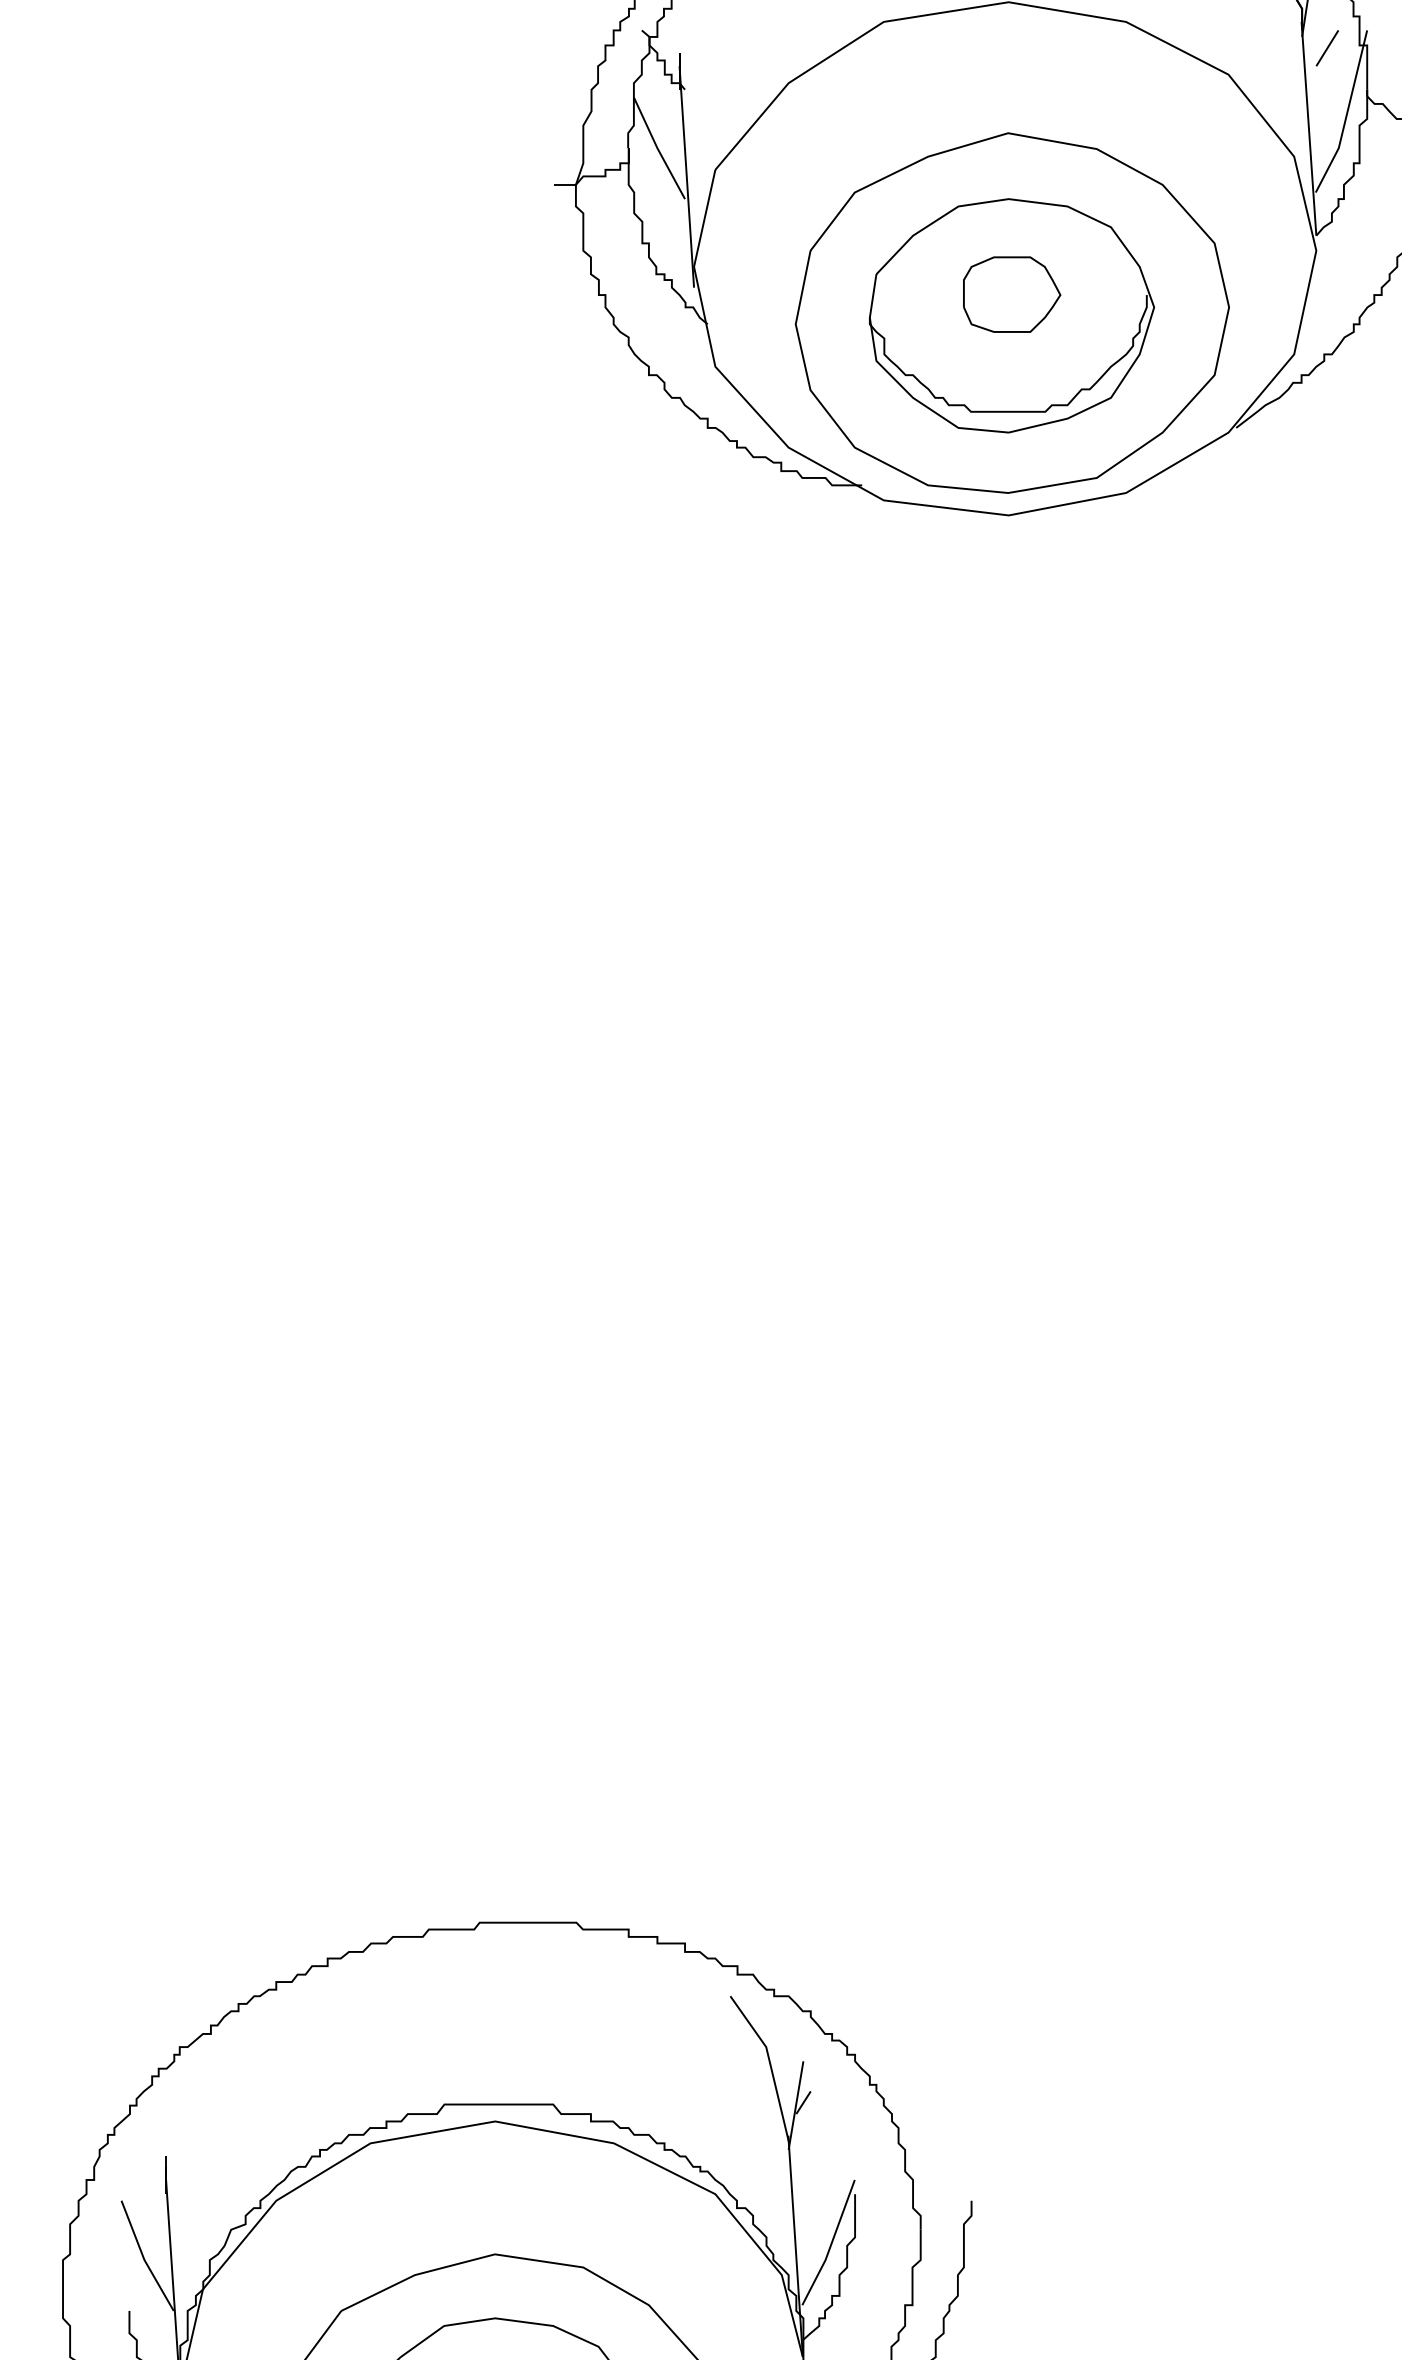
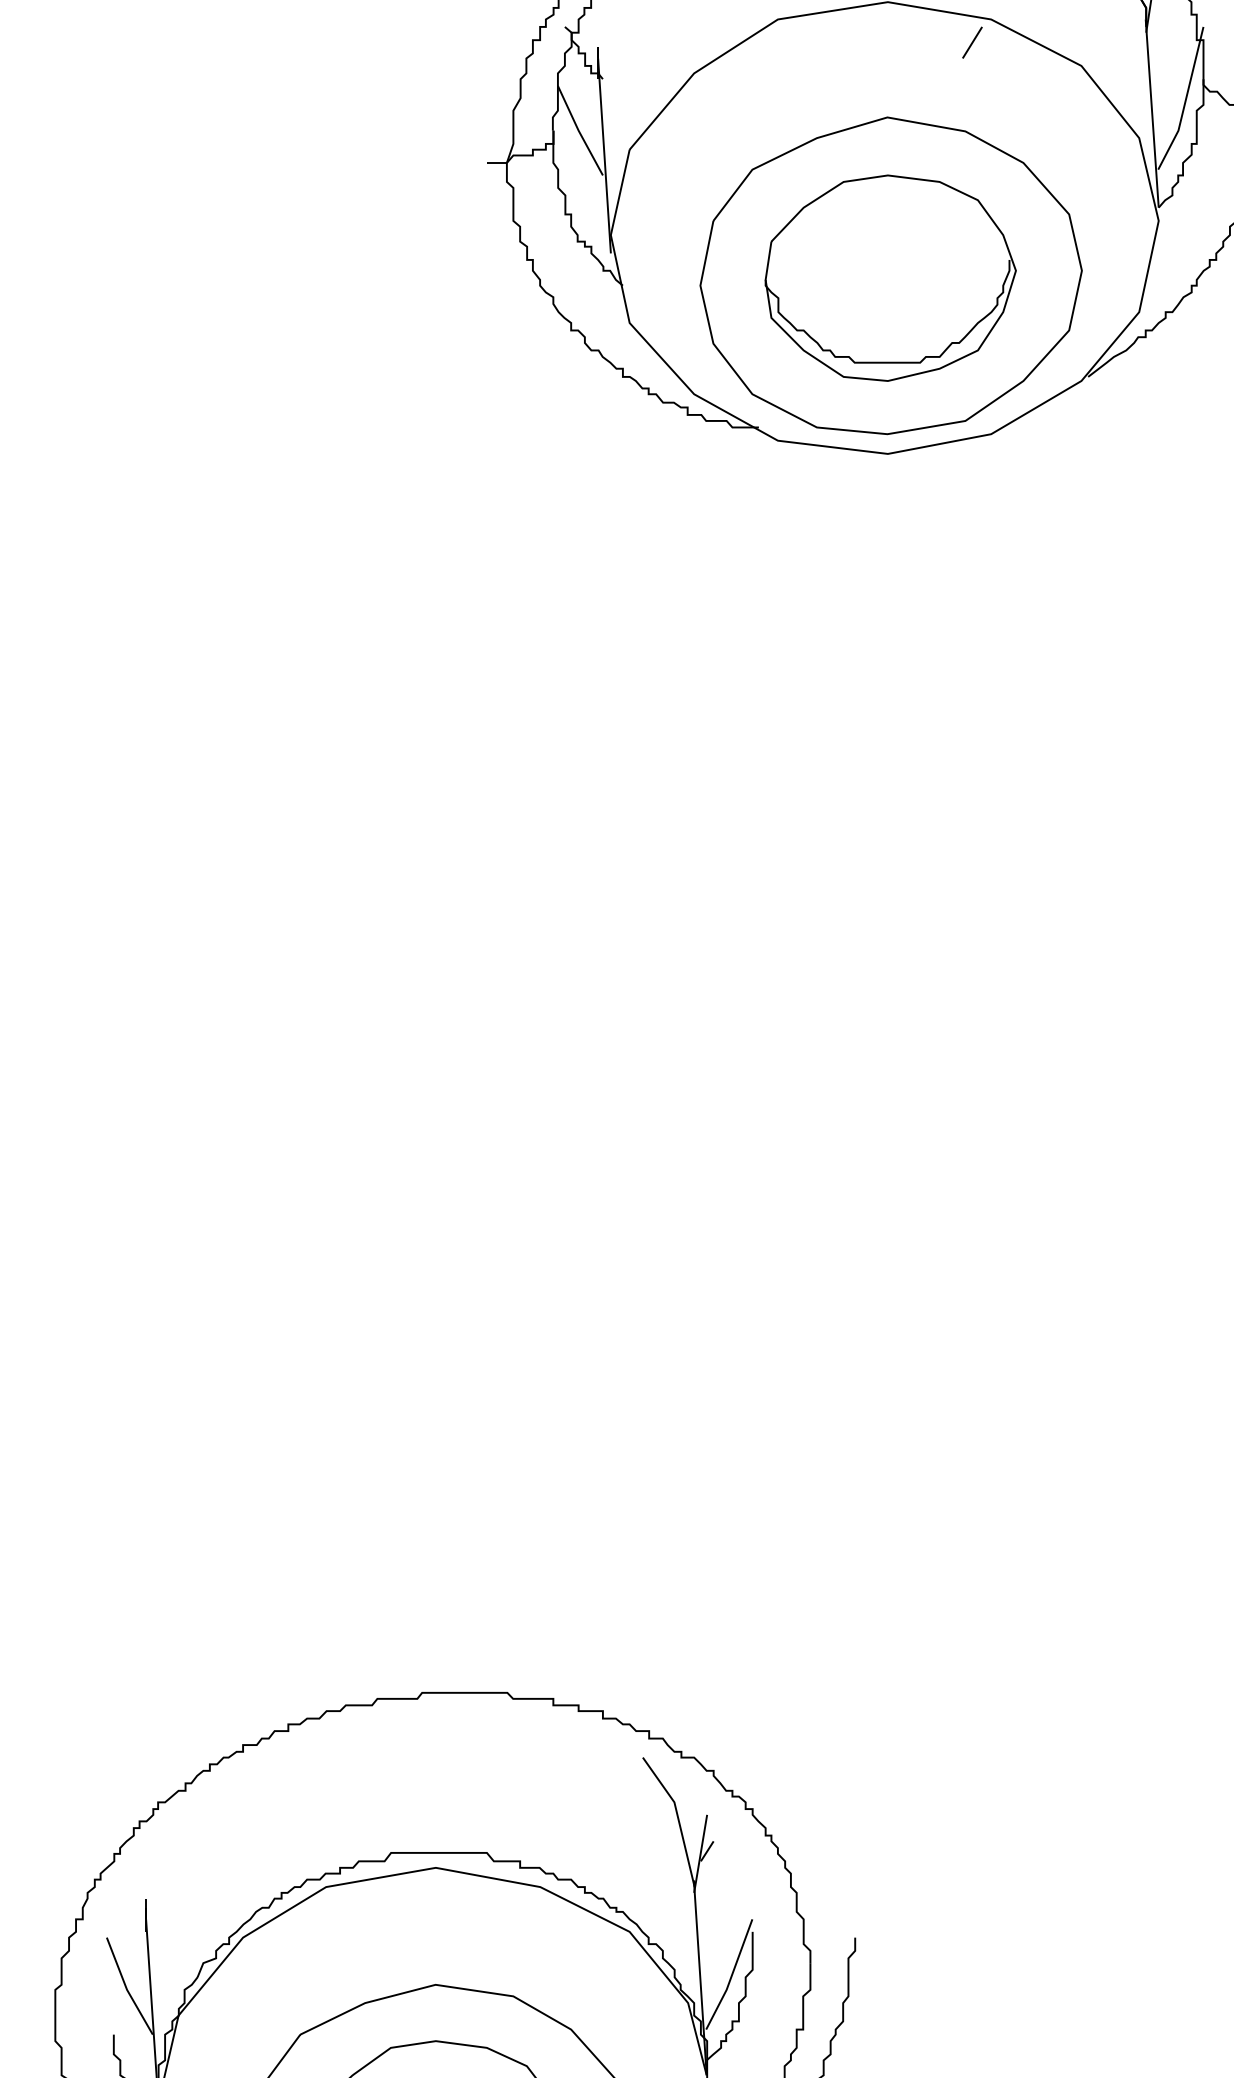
line: (1327, 48) -> (972, 42), moved
part: (1011, 294) -> (890, 259), removed

